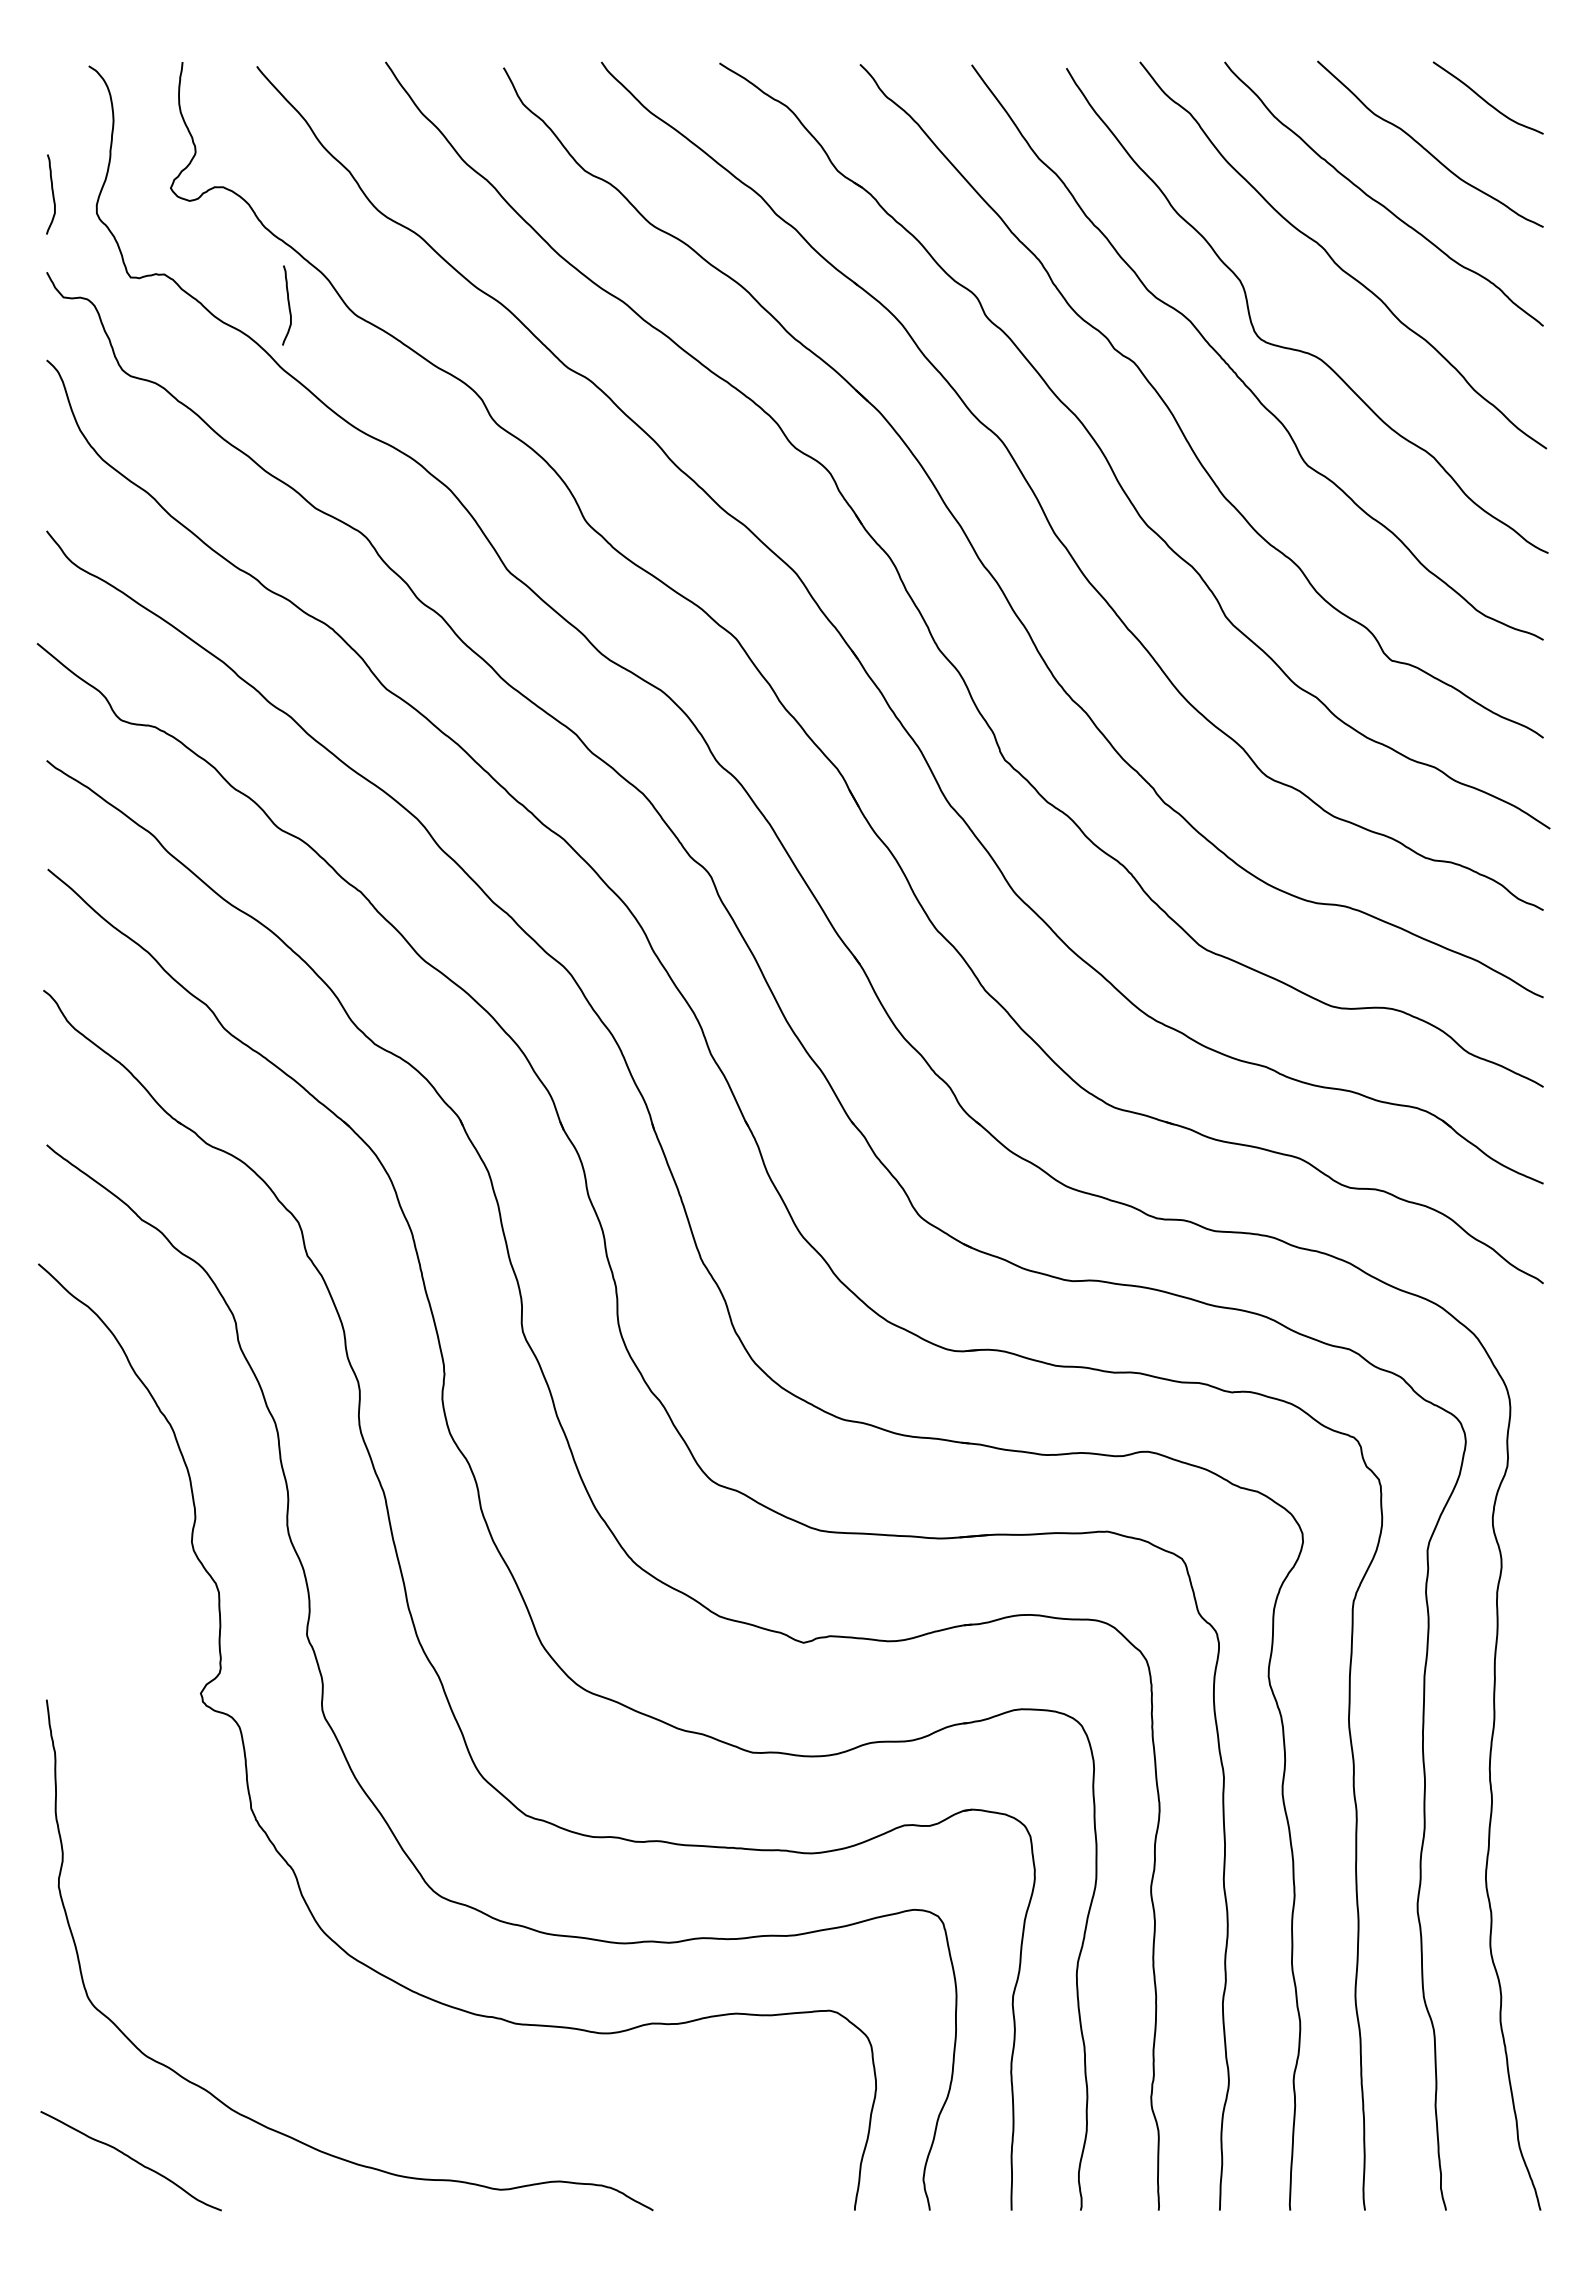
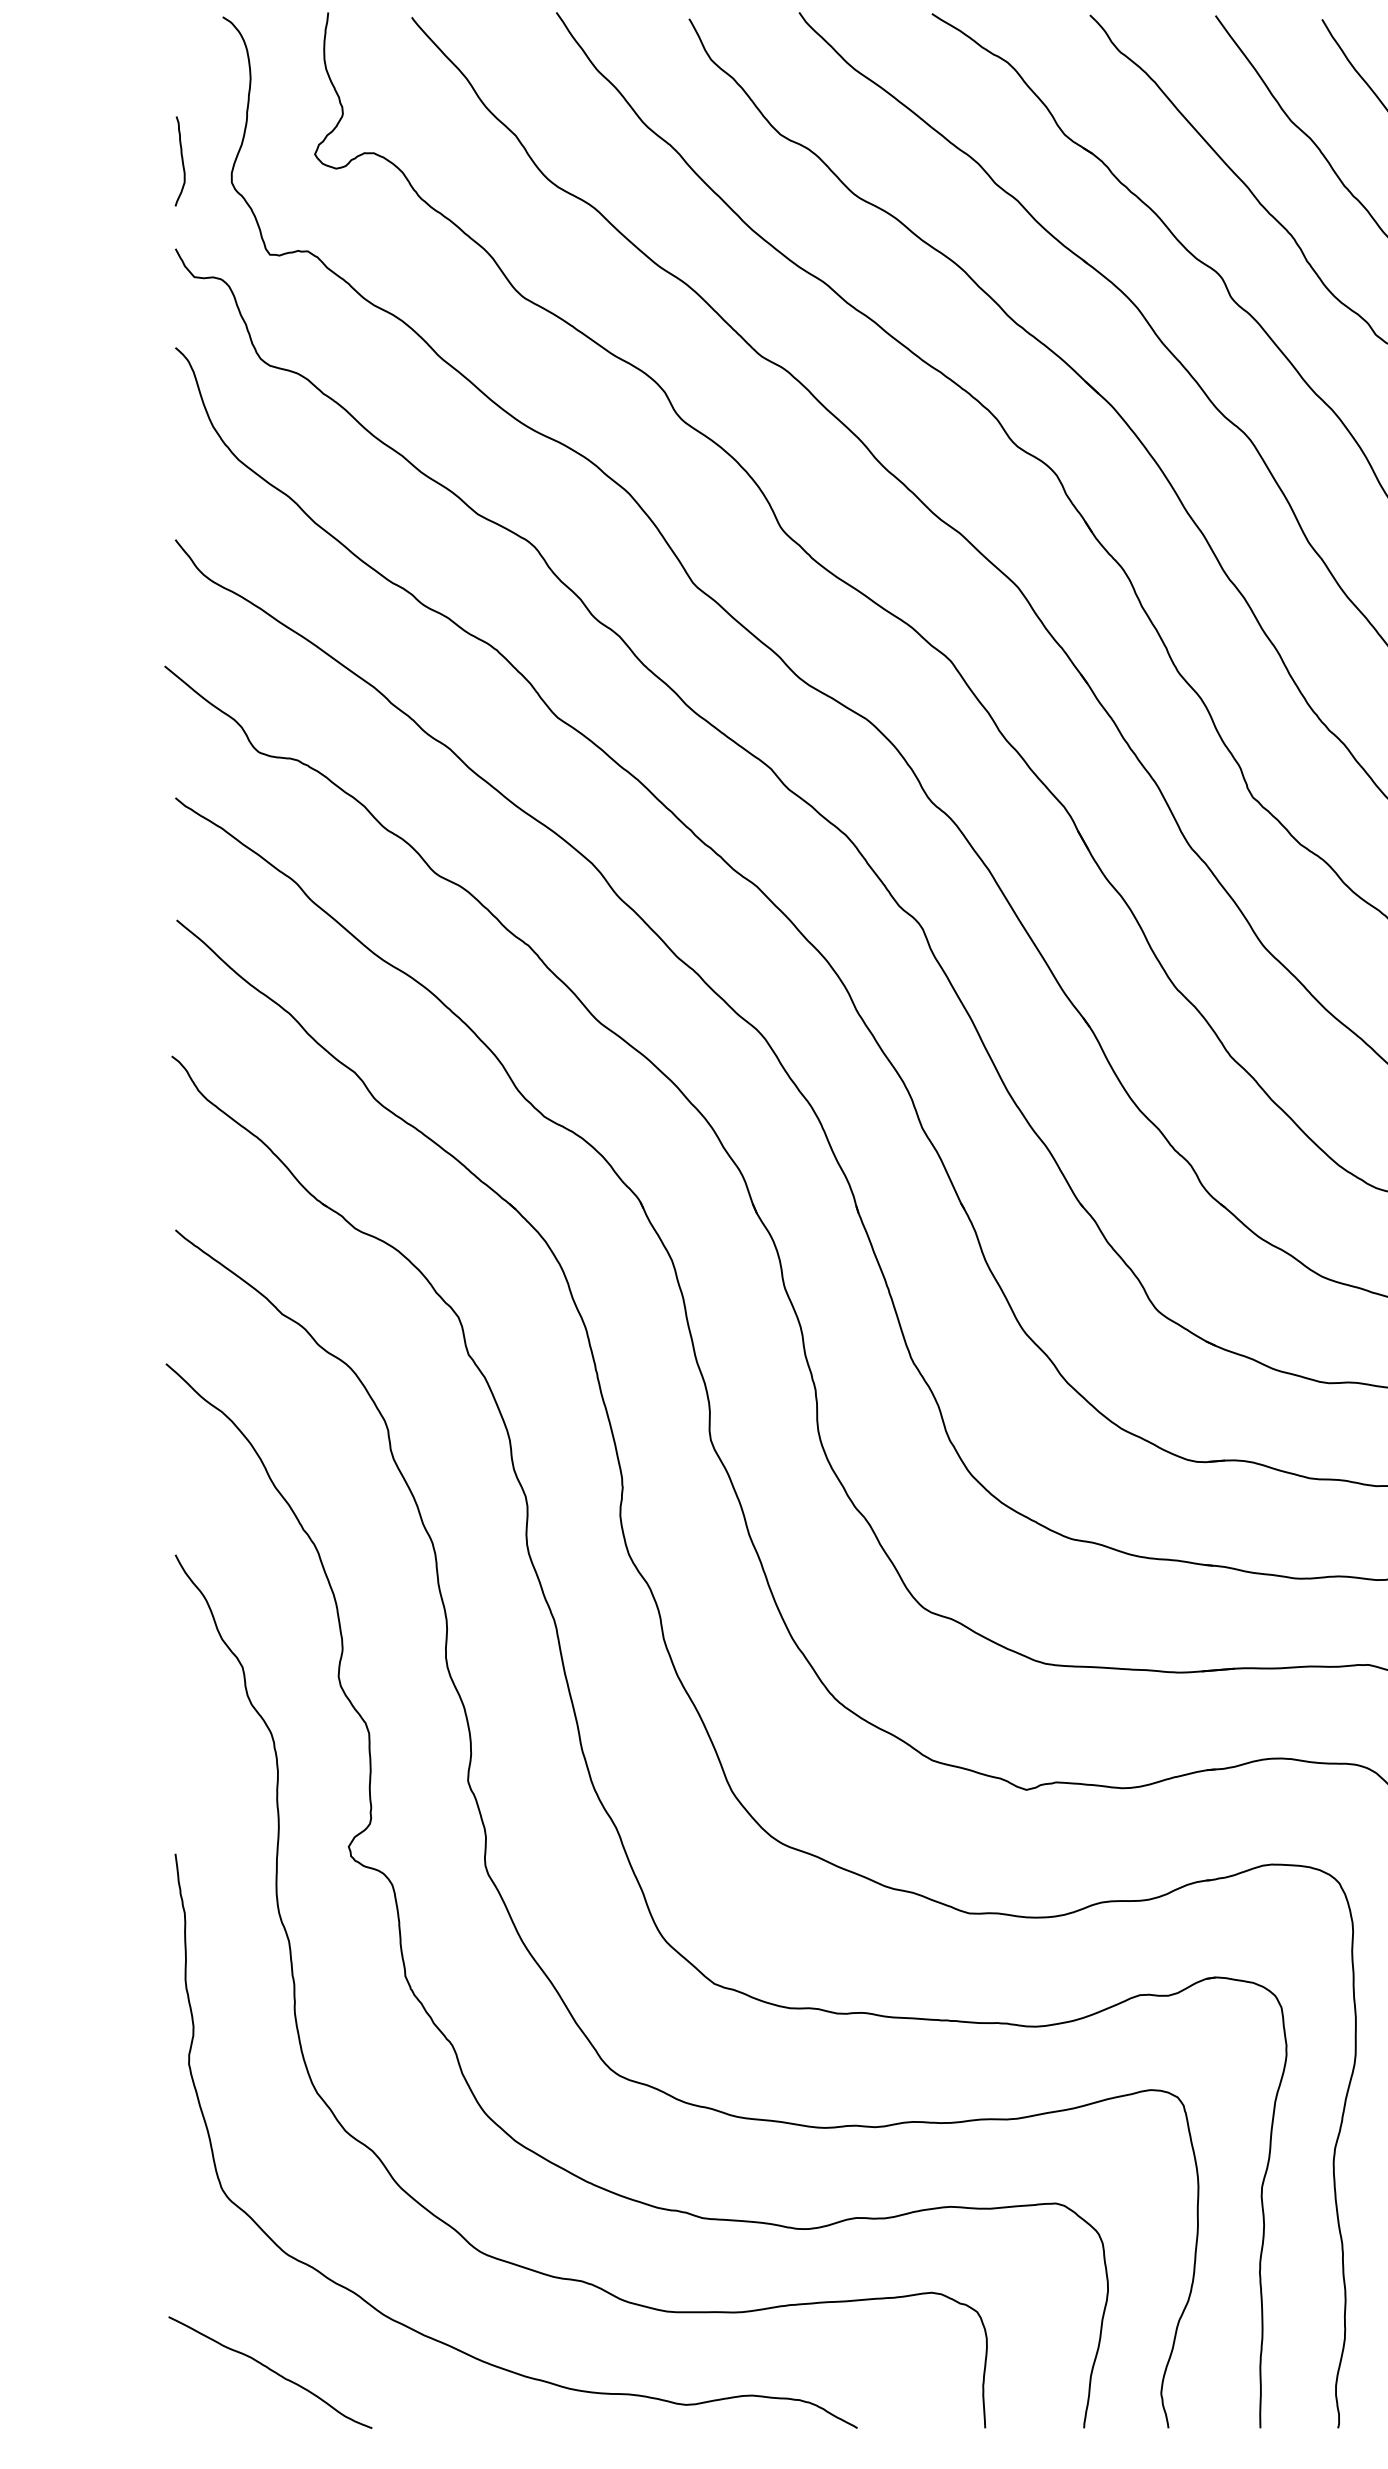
curve: (288, 305) -> (447, 286), removed
curve: (228, 1969) -> (379, 2157), added

